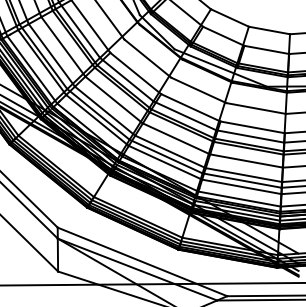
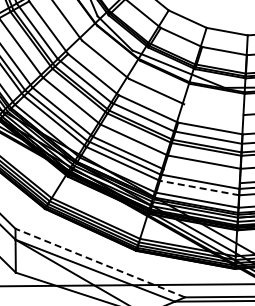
line: (255, 108) -> (213, 109), removed
line: (243, 175) -> (201, 176), removed
line: (241, 186) -> (199, 187), solid -> dashed
line: (142, 261) -> (100, 262), solid -> dashed

